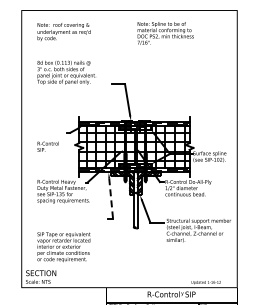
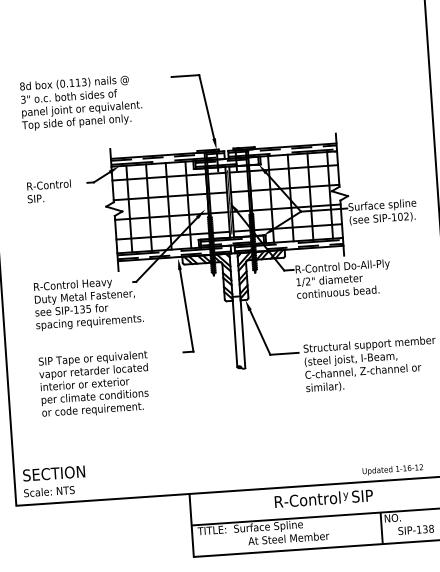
text: (66, 72) -> (80, 102), moved
text: (47, 146) -> (47, 190), moved
line: (111, 198) -> (187, 310), dashed -> solid
text: (63, 247) -> (93, 385), moved

